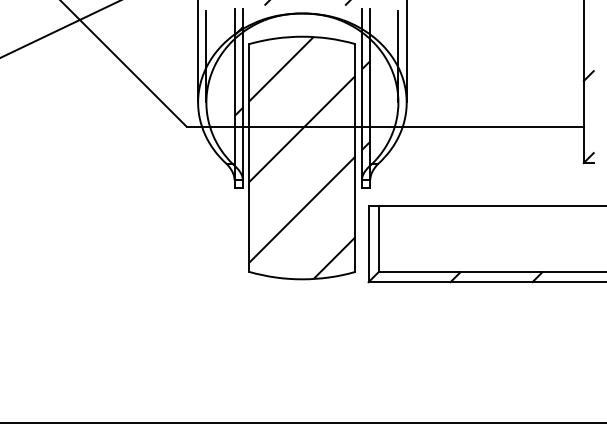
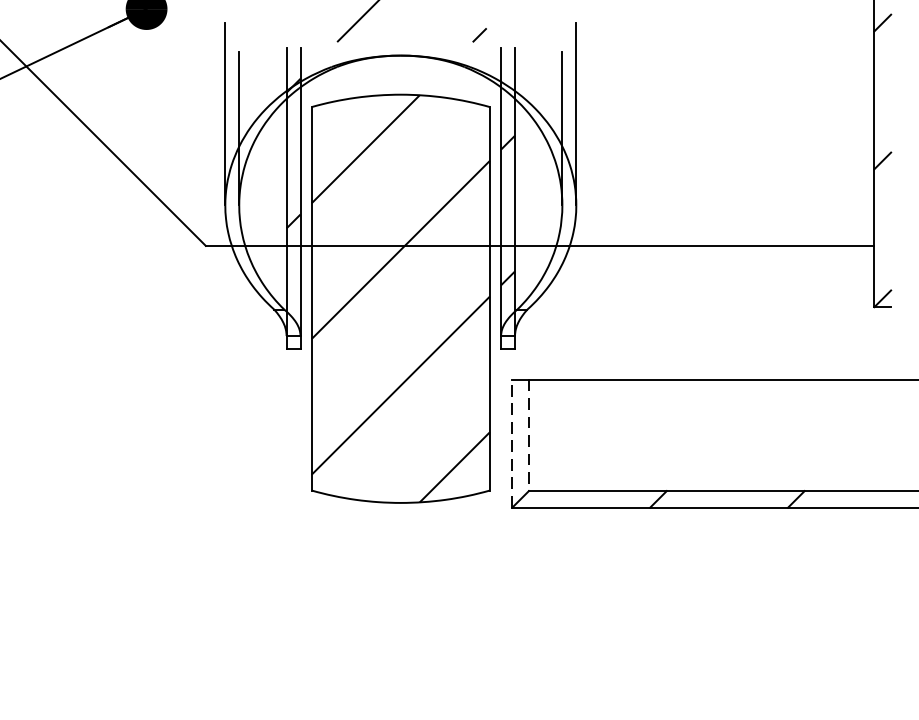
line: (378, 239) -> (528, 435), solid -> dashed
line: (368, 243) -> (512, 442), solid -> dashed

